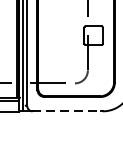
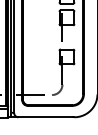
line: (67, 111) -> (46, 117), dashed -> solid

